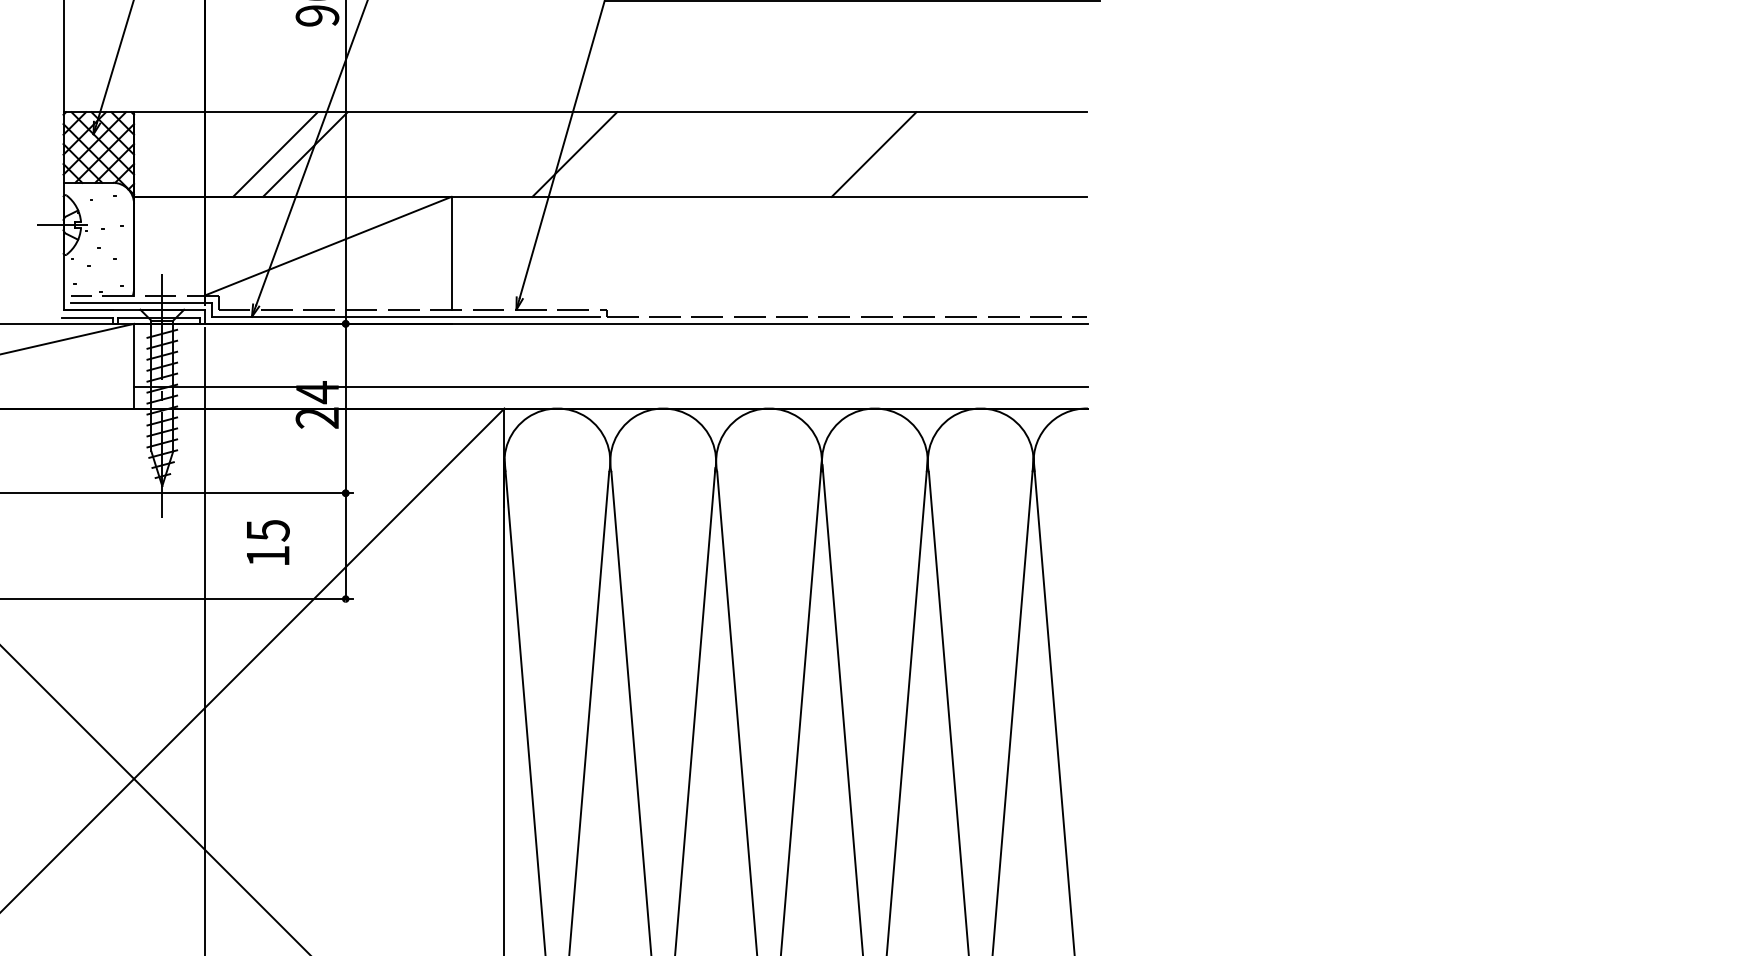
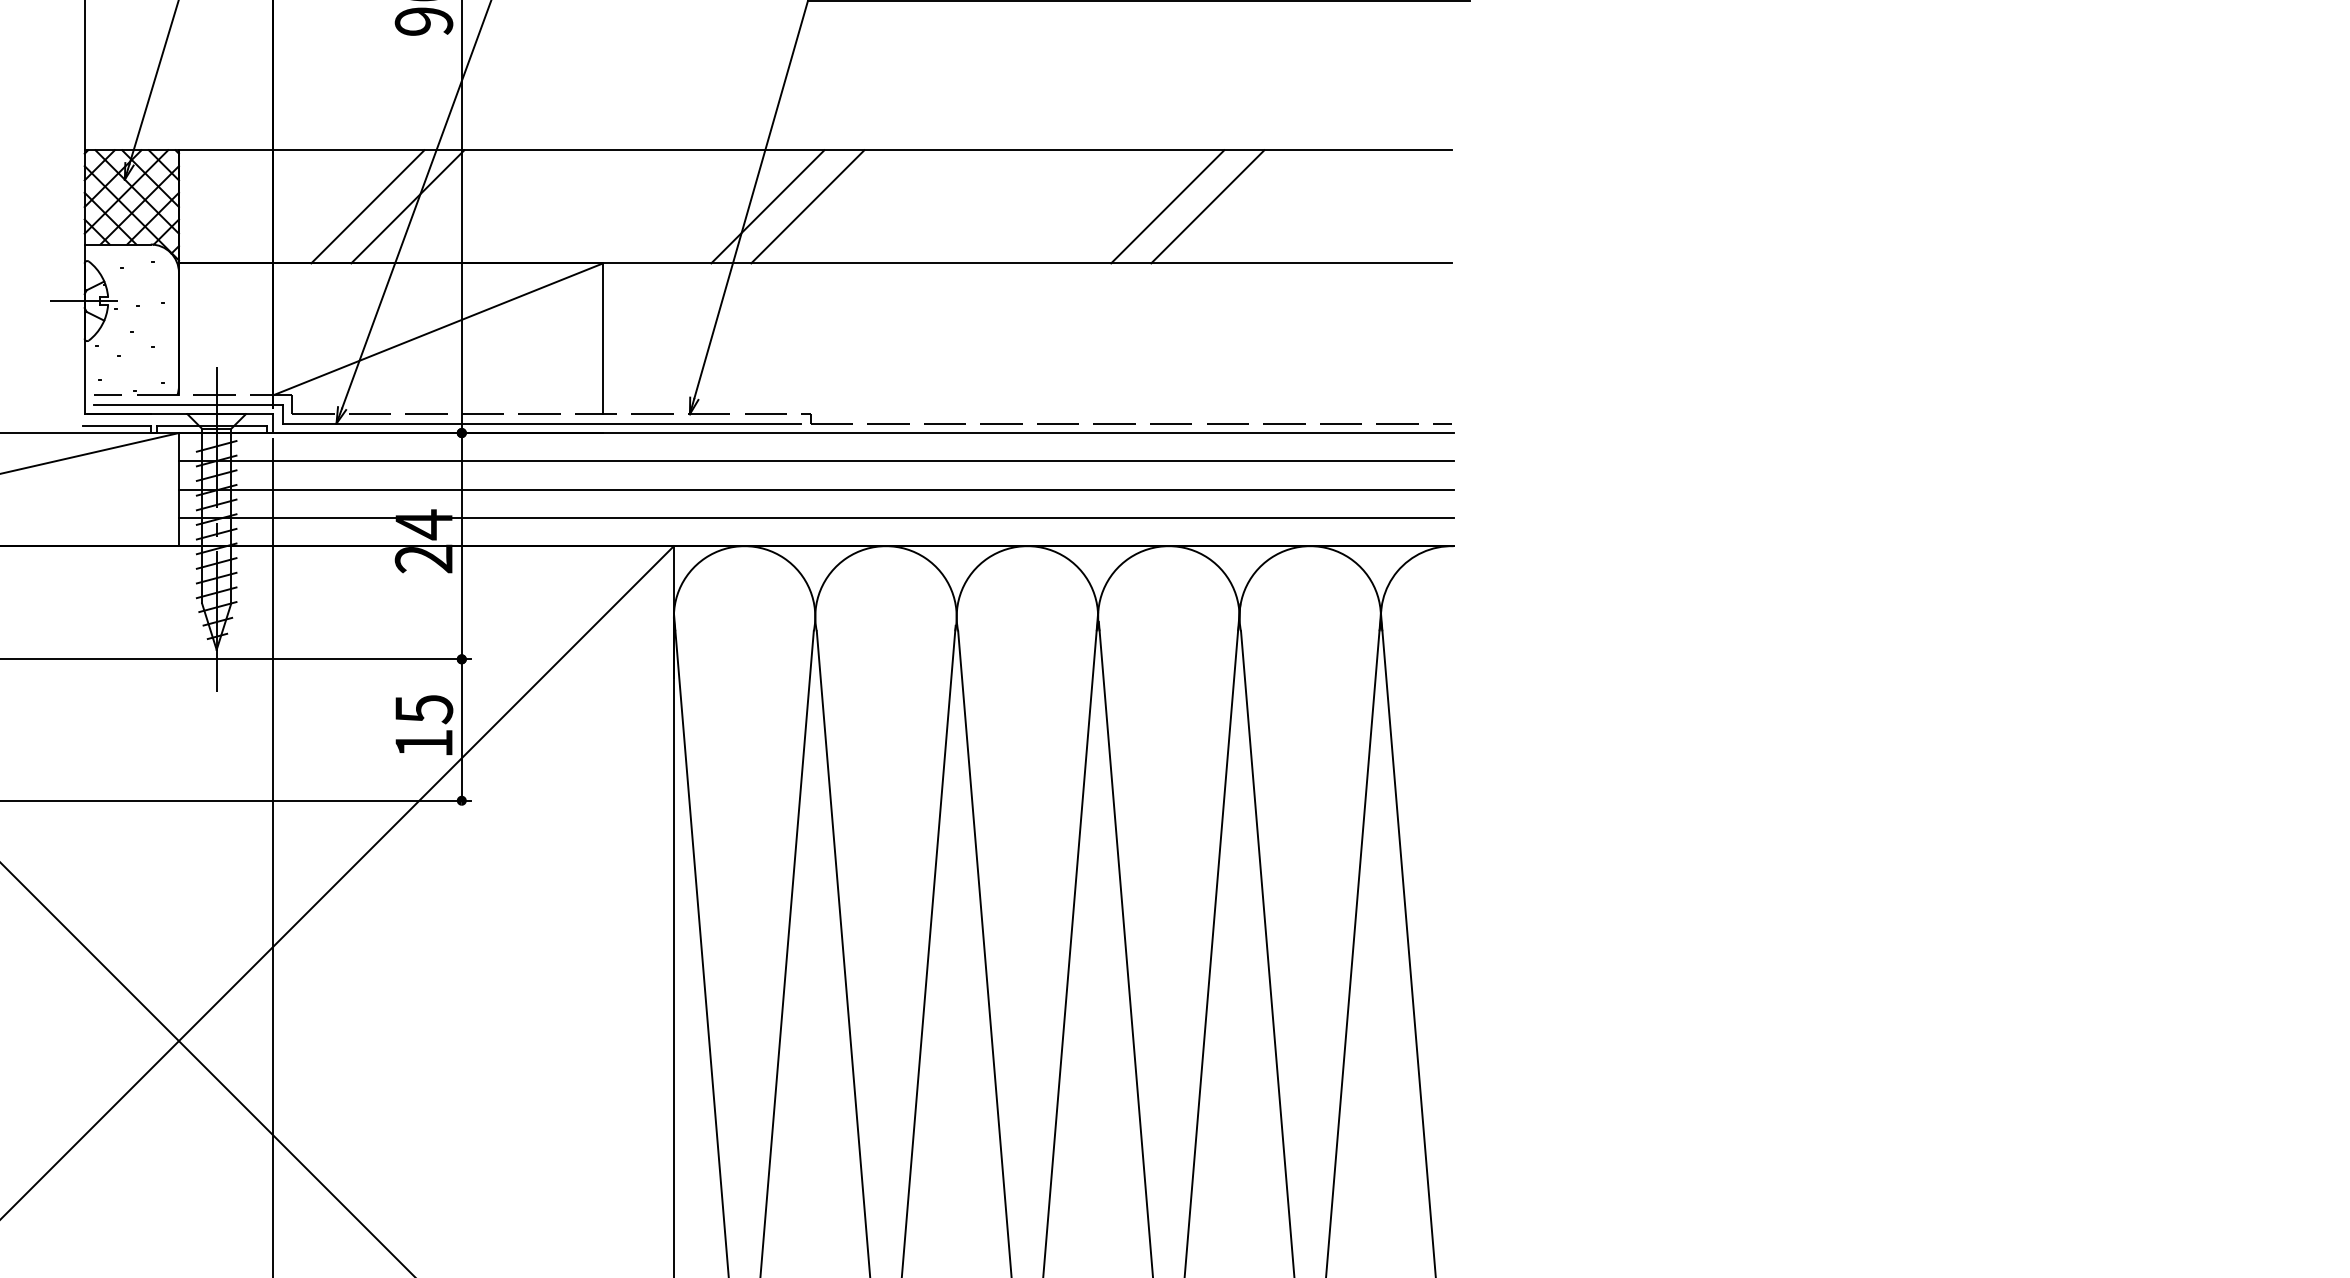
line: (604, 154) -> (807, 206), added
line: (903, 154) -> (1207, 206), added
line: (610, 345) -> (815, 461), added
line: (610, 366) -> (815, 489), added
text: (268, 541) -> (424, 724), moved

